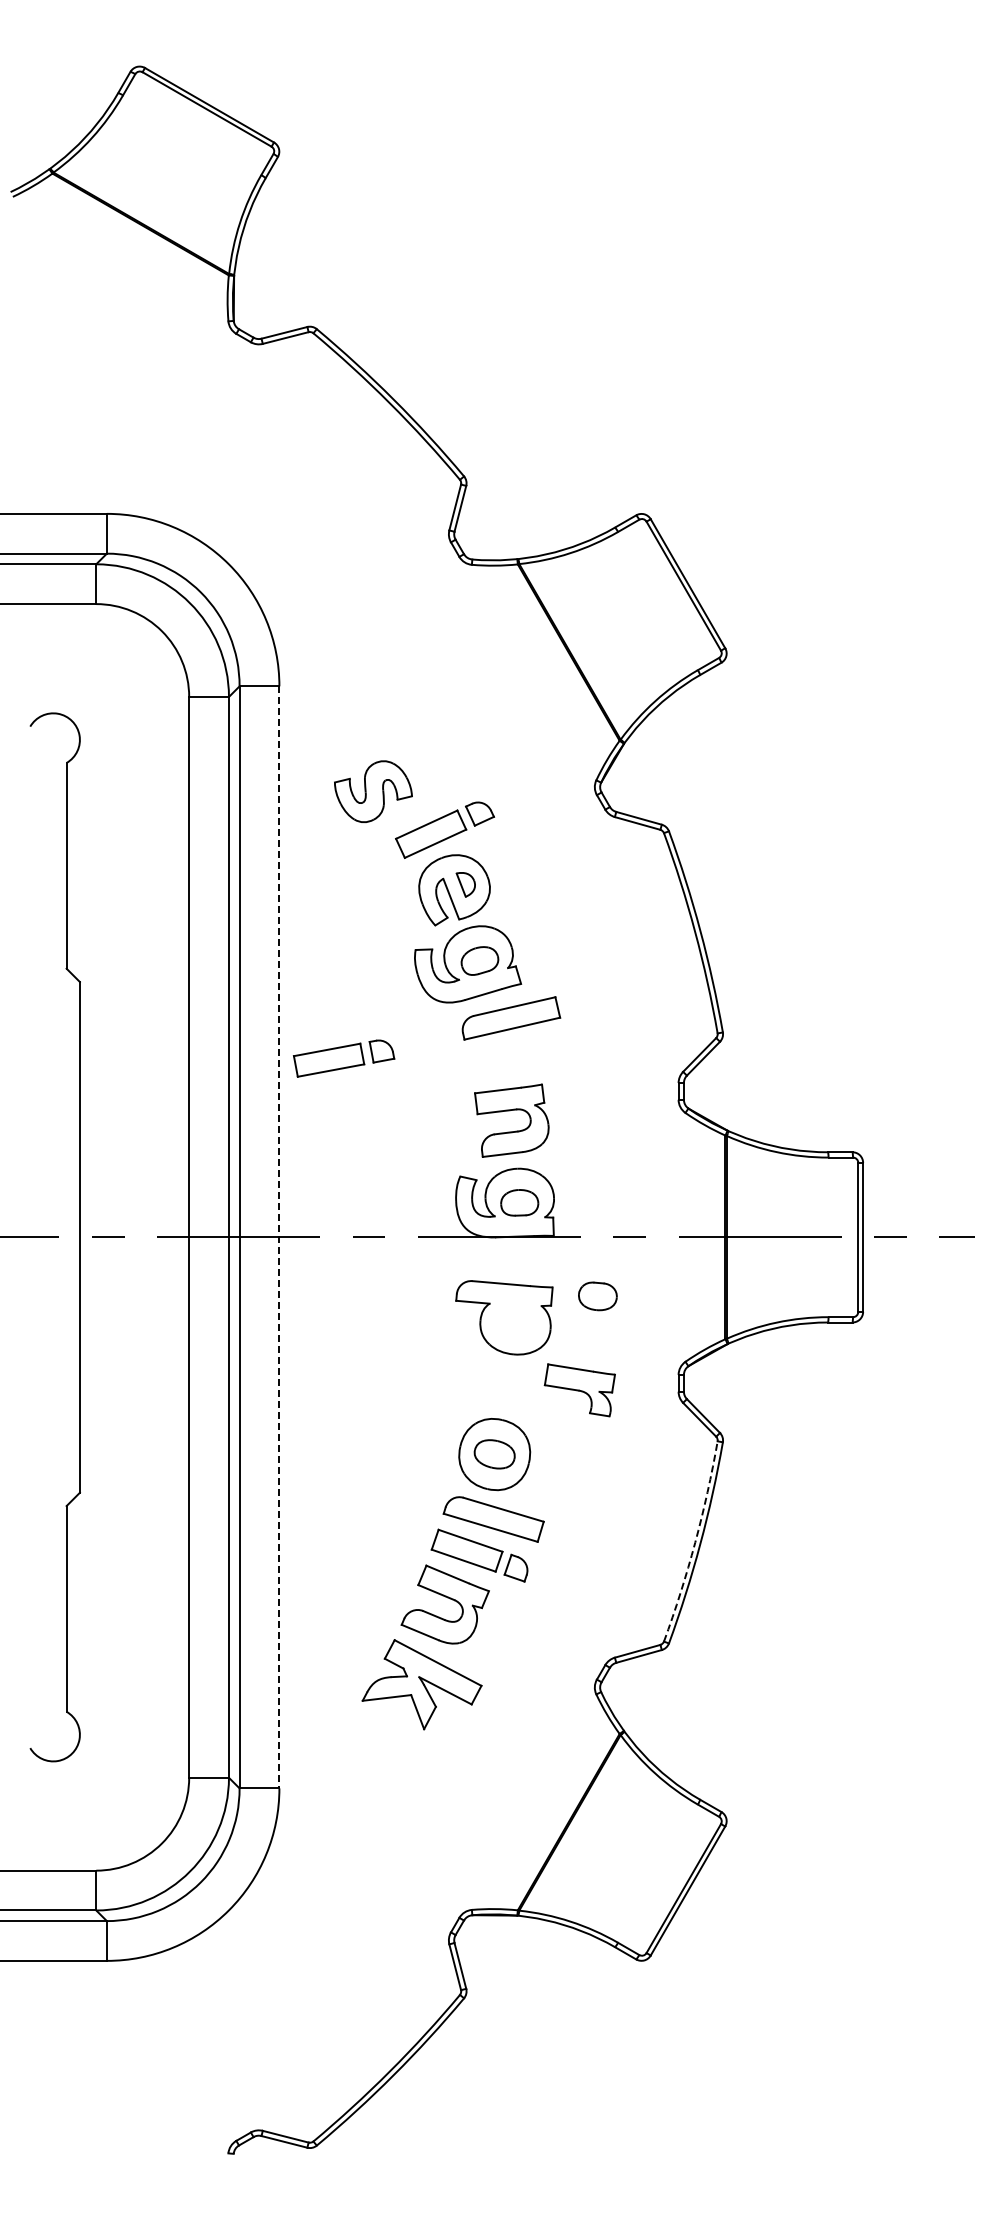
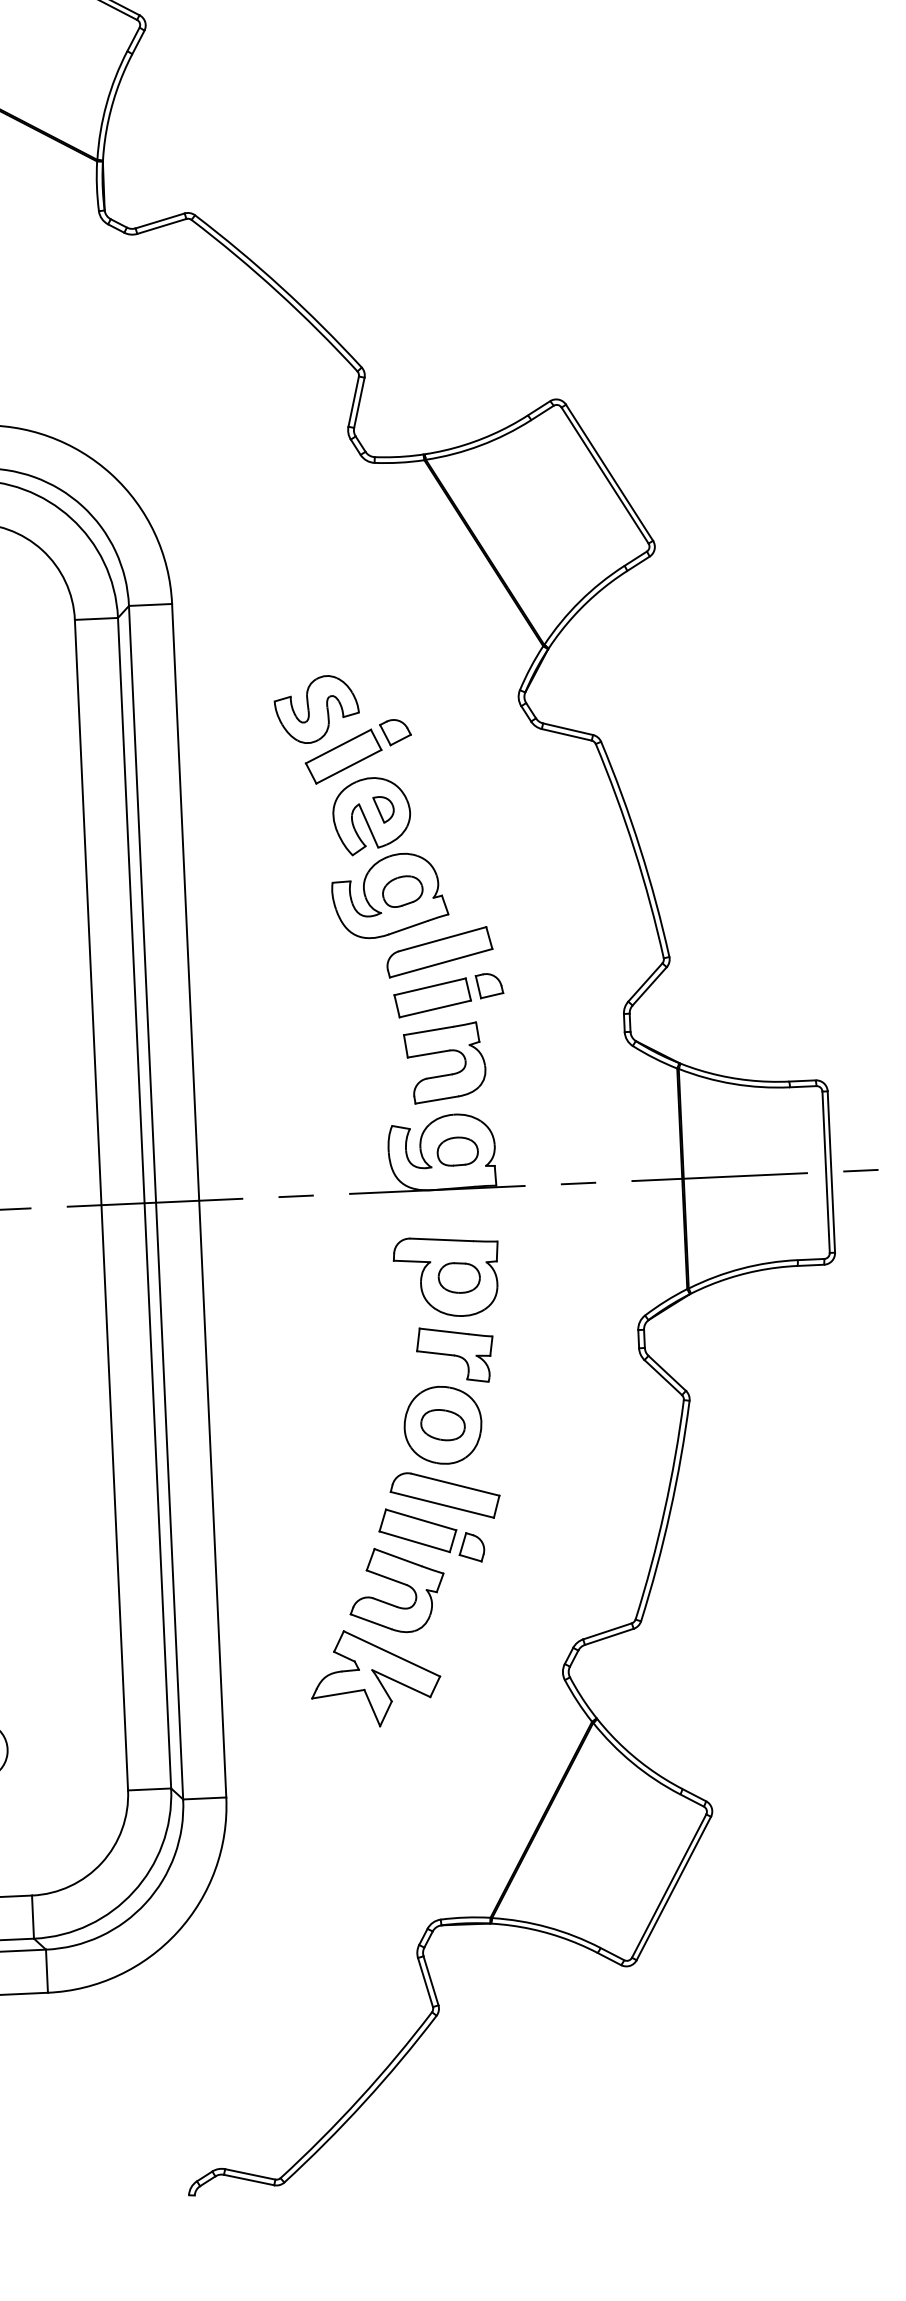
part: (373, 791) -> (316, 709), moved
part: (343, 1058) -> (448, 995), moved
line: (279, 1237) -> (199, 1200), dashed -> solid
part: (597, 1296) -> (458, 1278), moved
part: (579, 1390) -> (454, 1355), moved
arc: (695, 1542) -> (664, 1510), dashed -> solid

